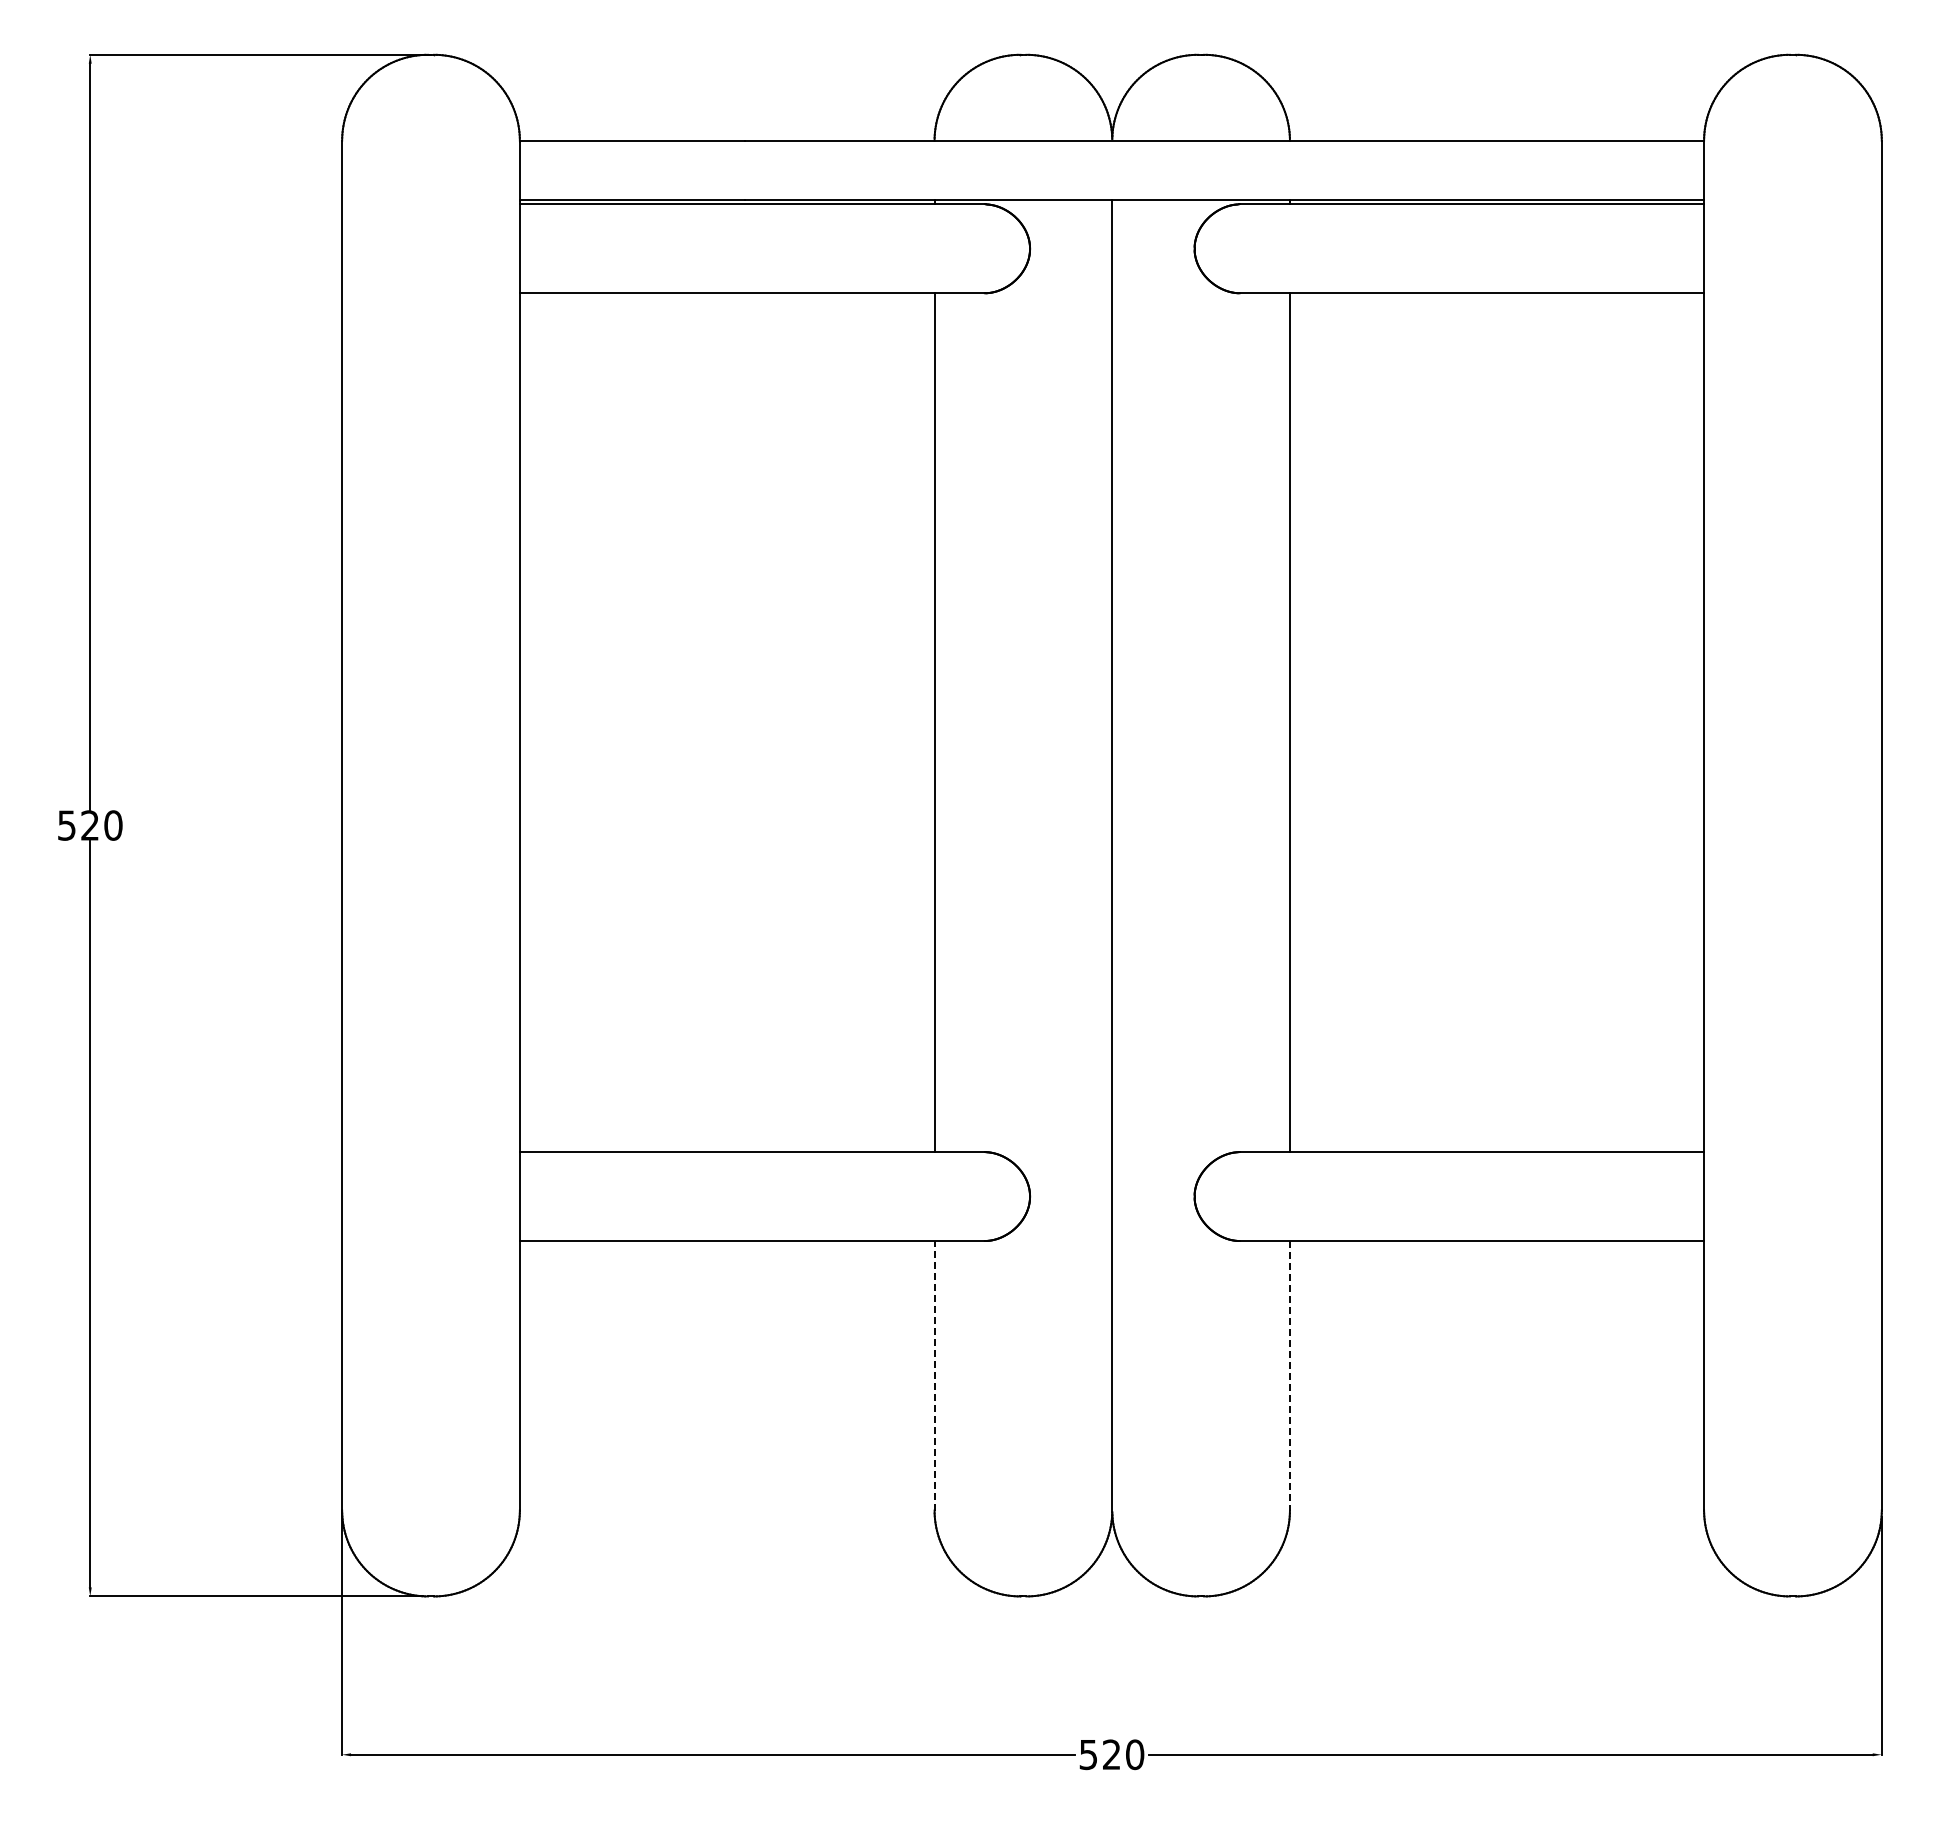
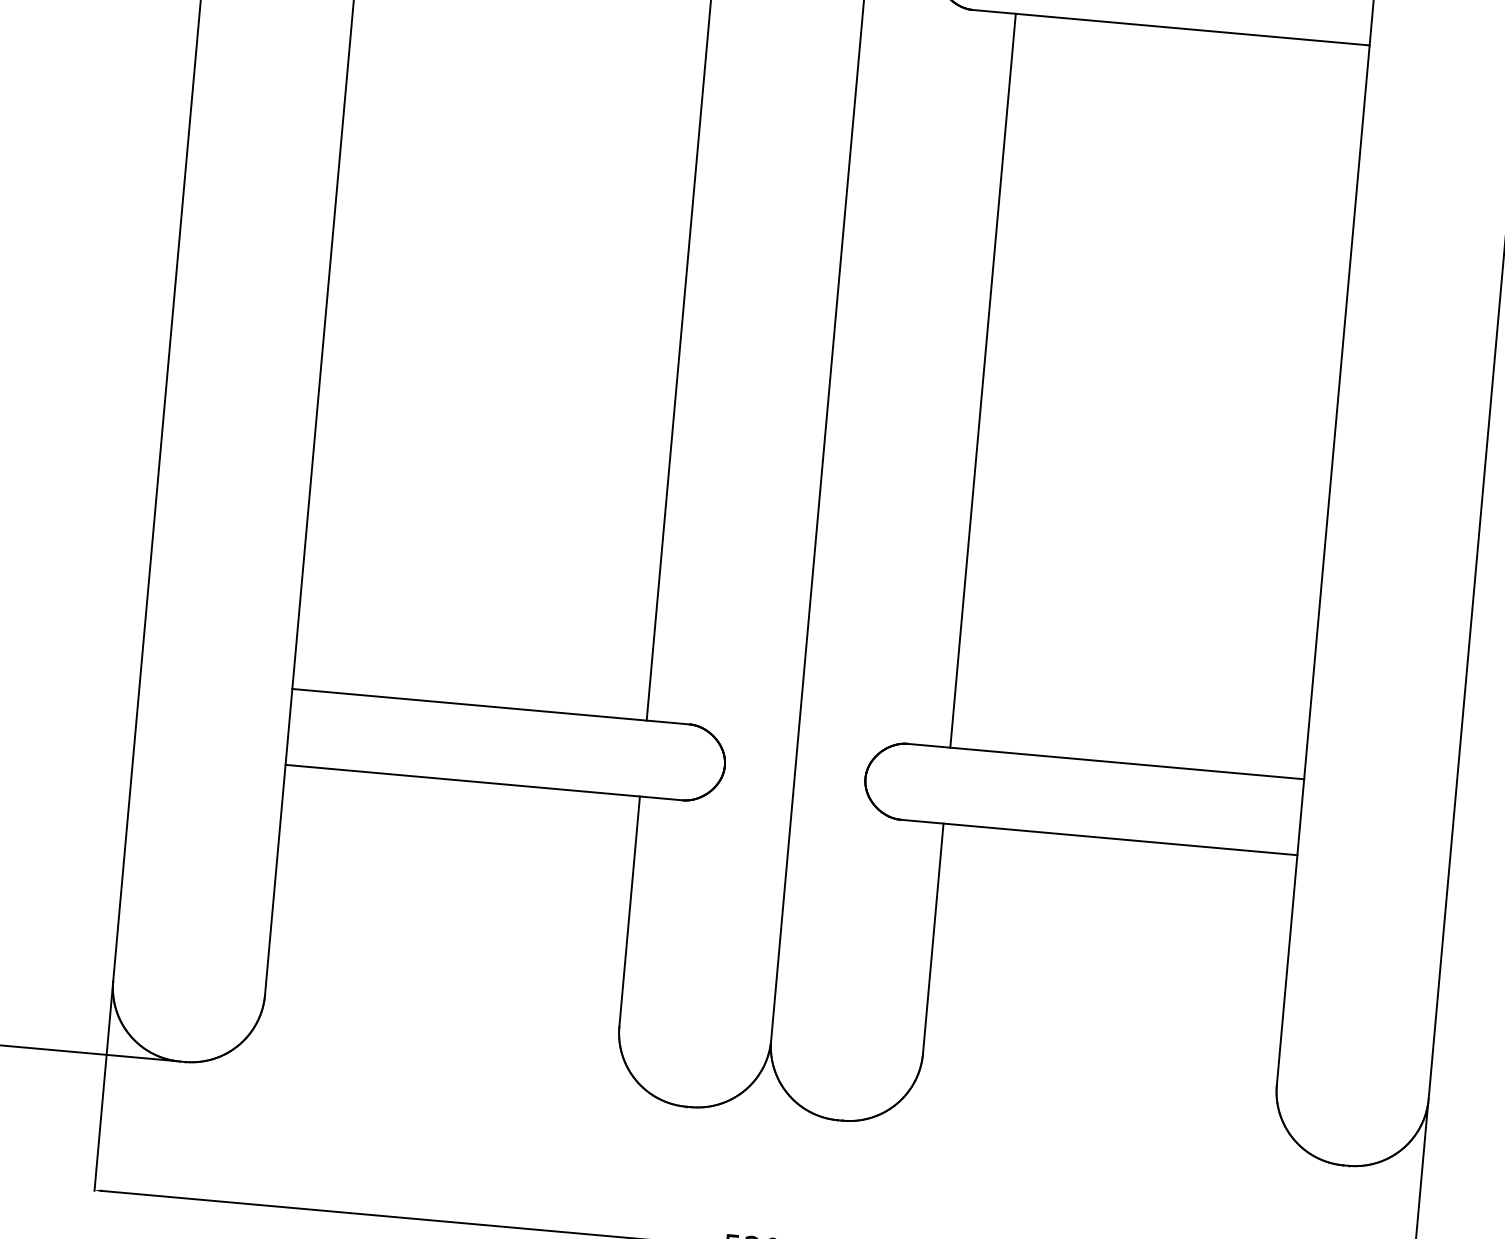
line: (934, 1375) -> (629, 911), dashed -> solid
line: (1289, 1375) -> (932, 938), dashed -> solid

